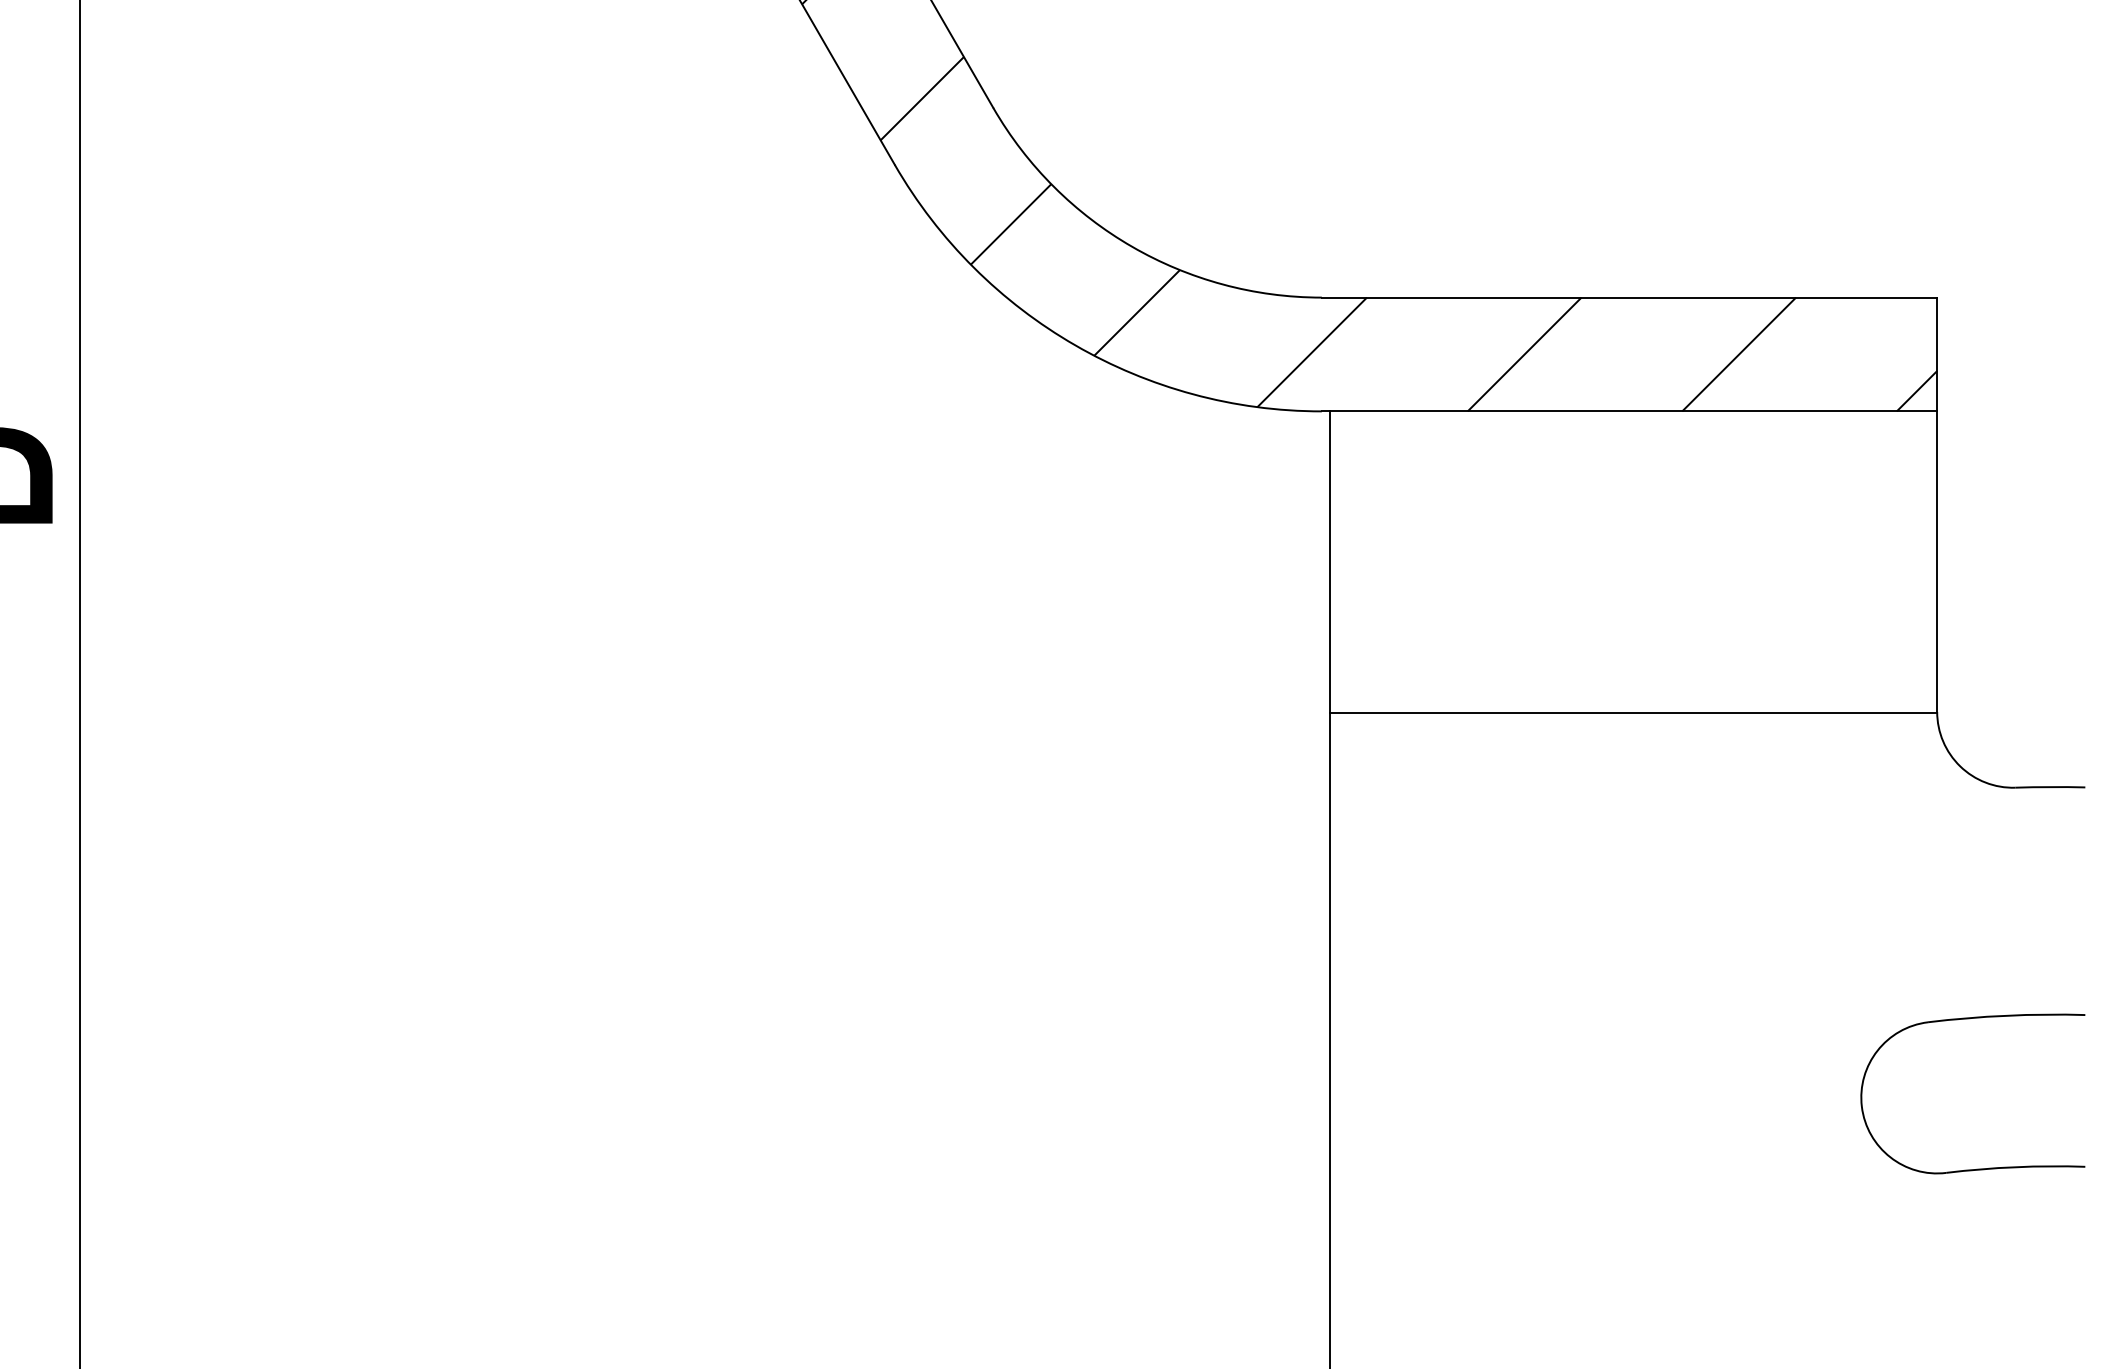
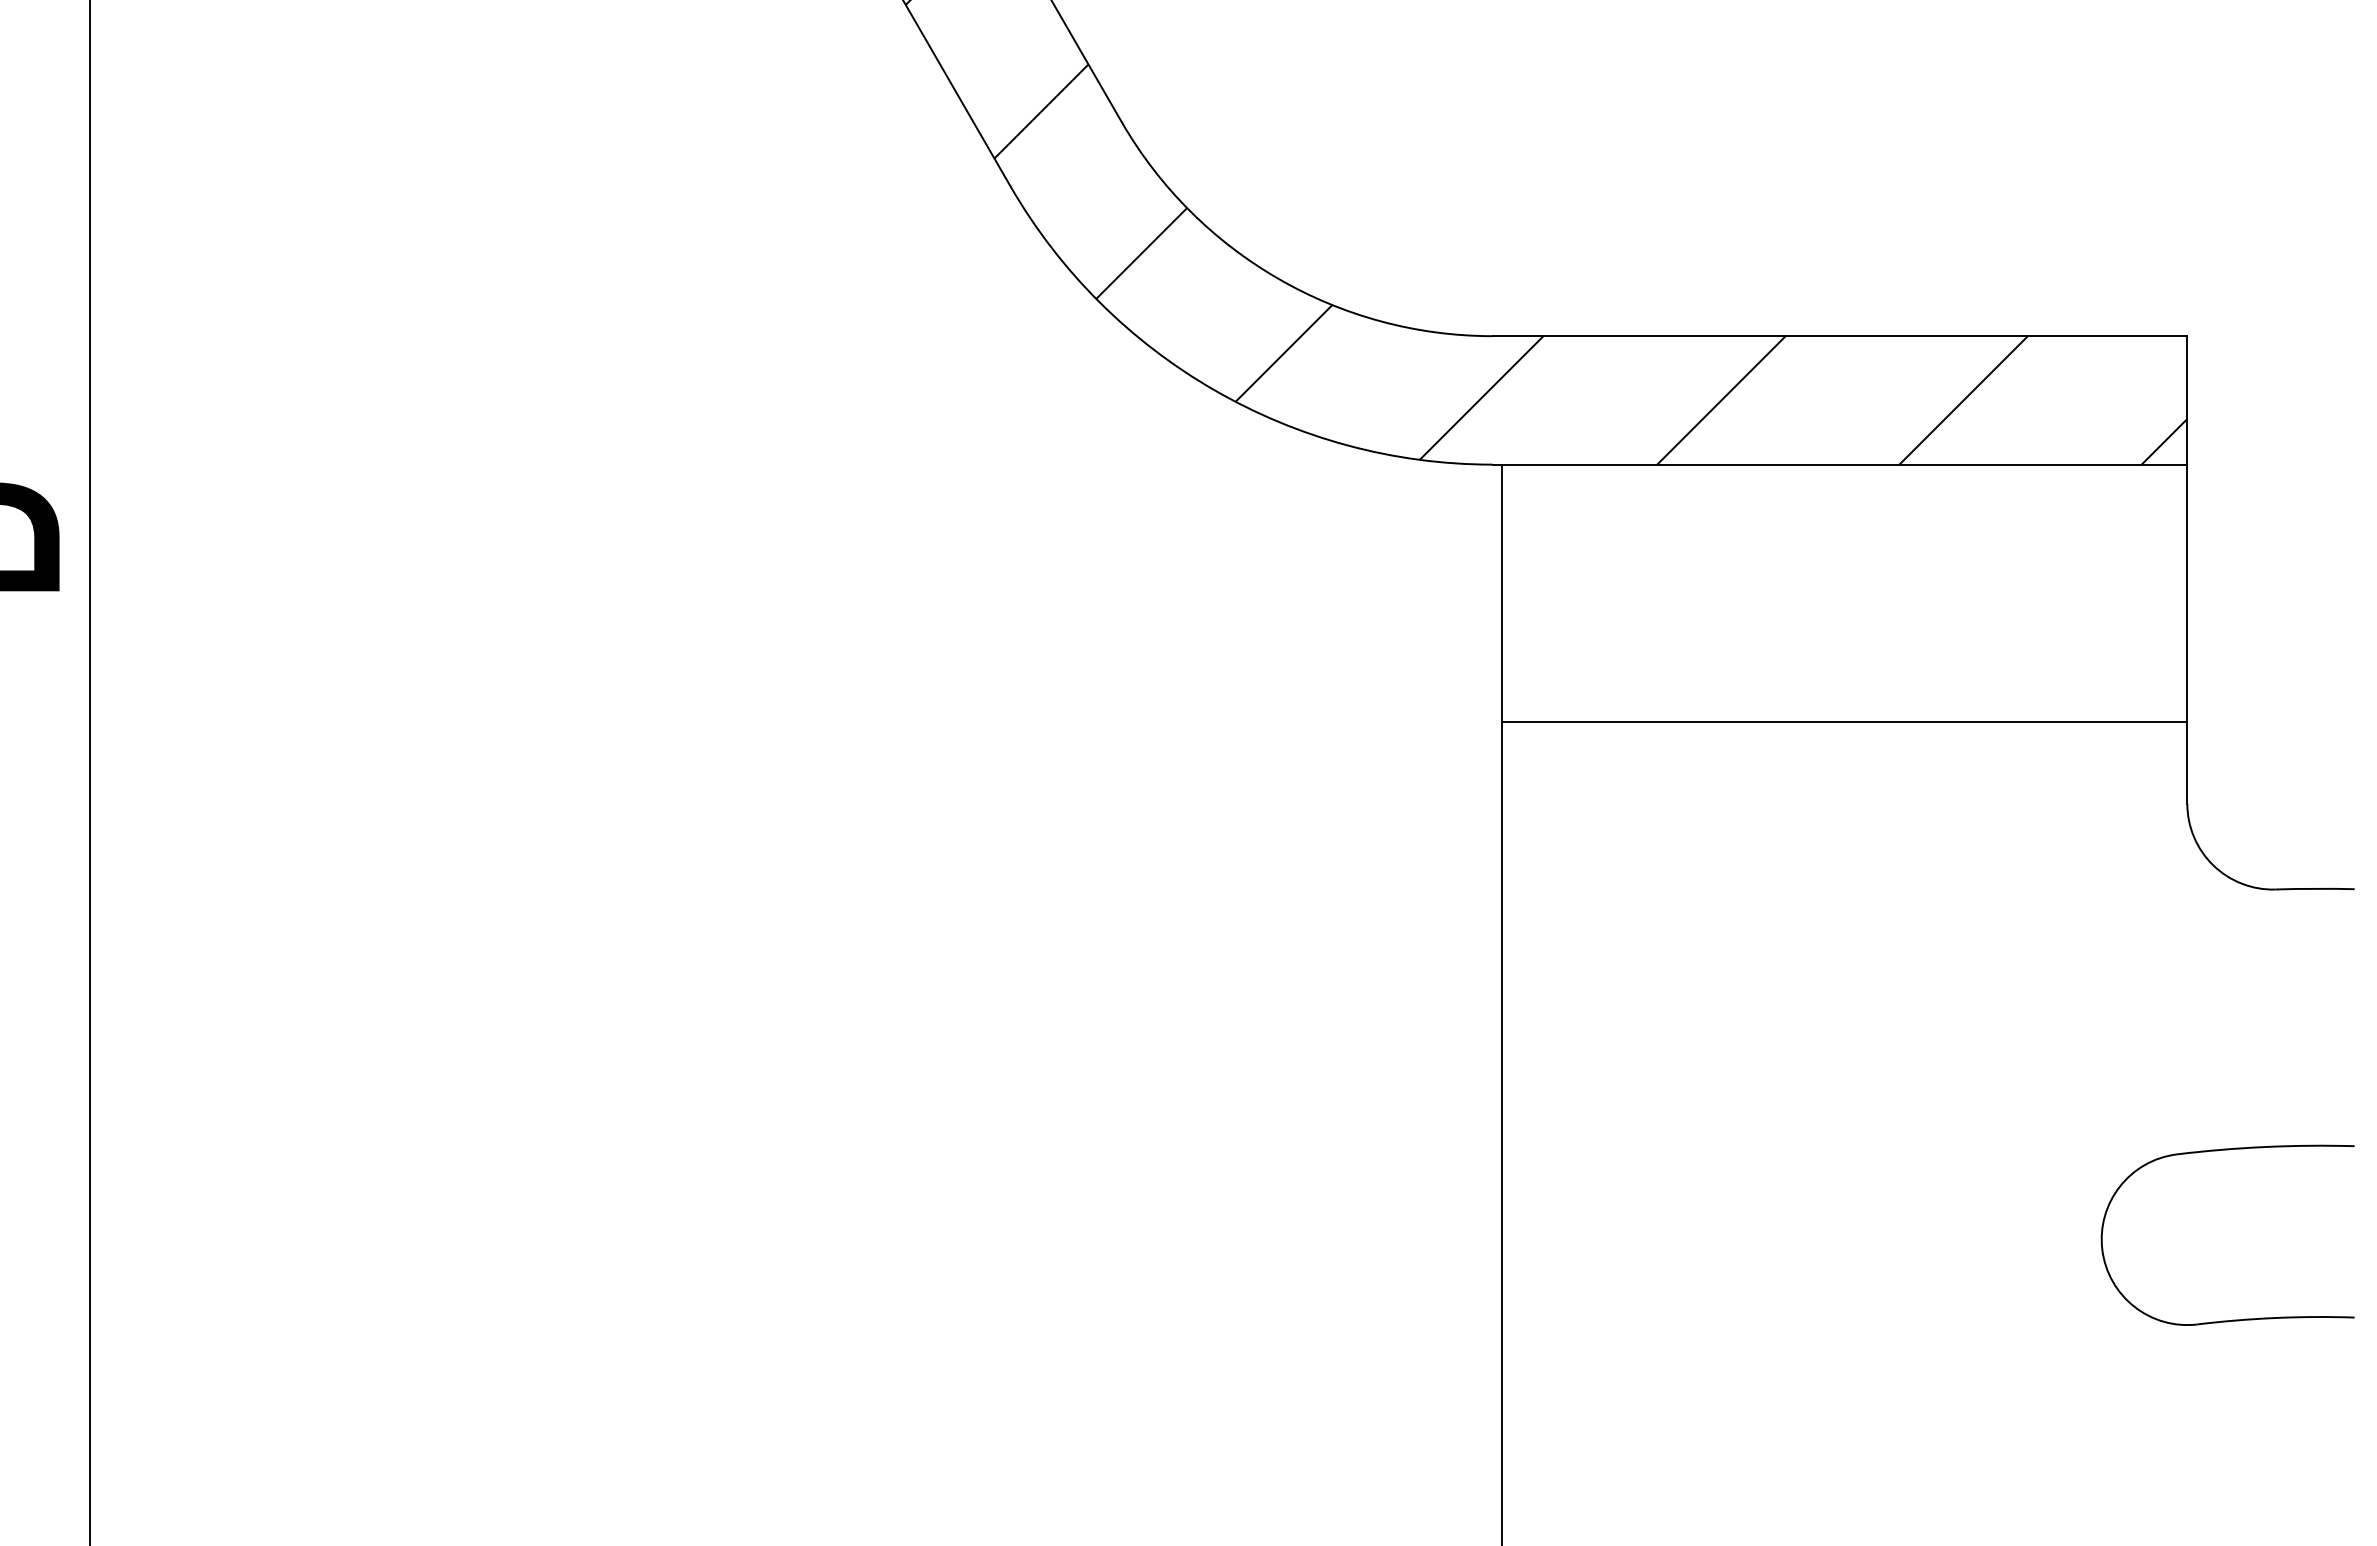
line: (1633, 713) -> (1844, 721), moved

